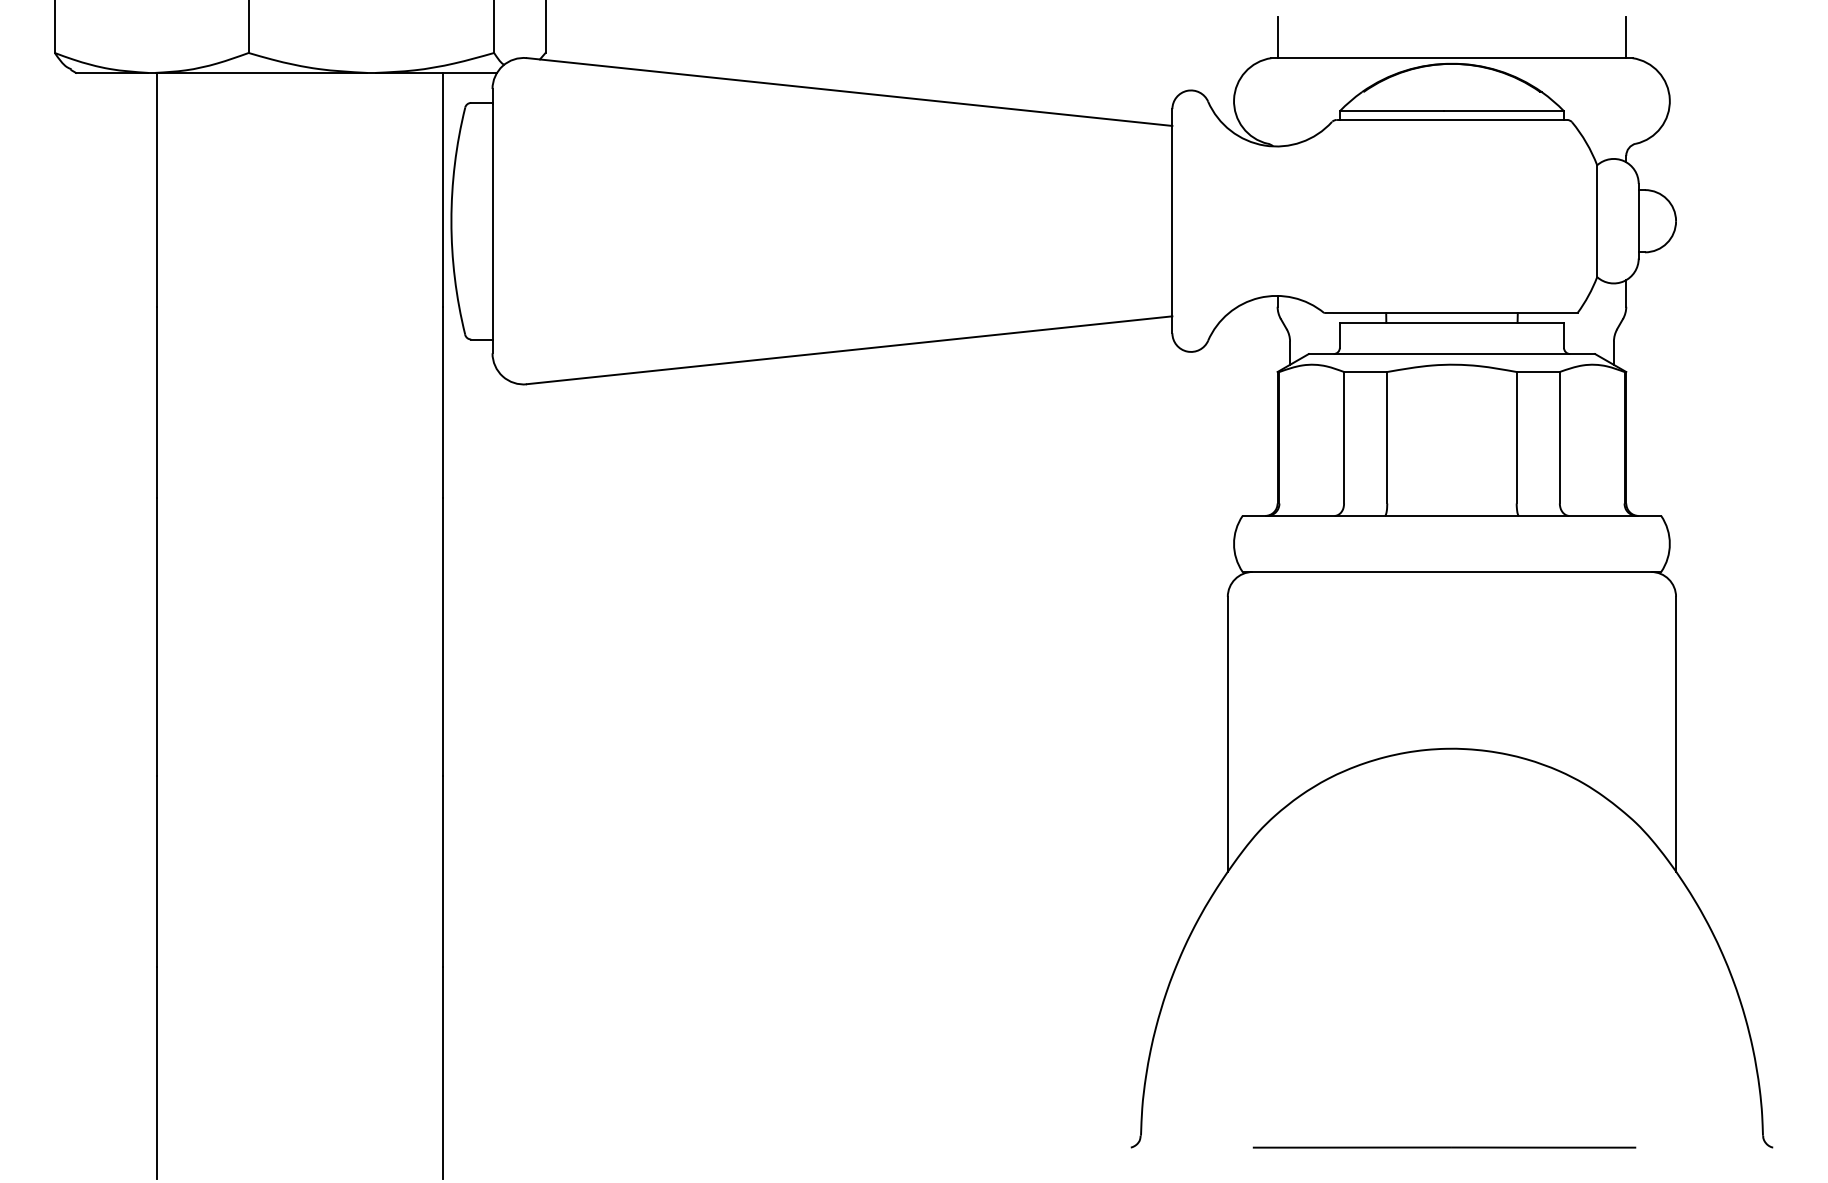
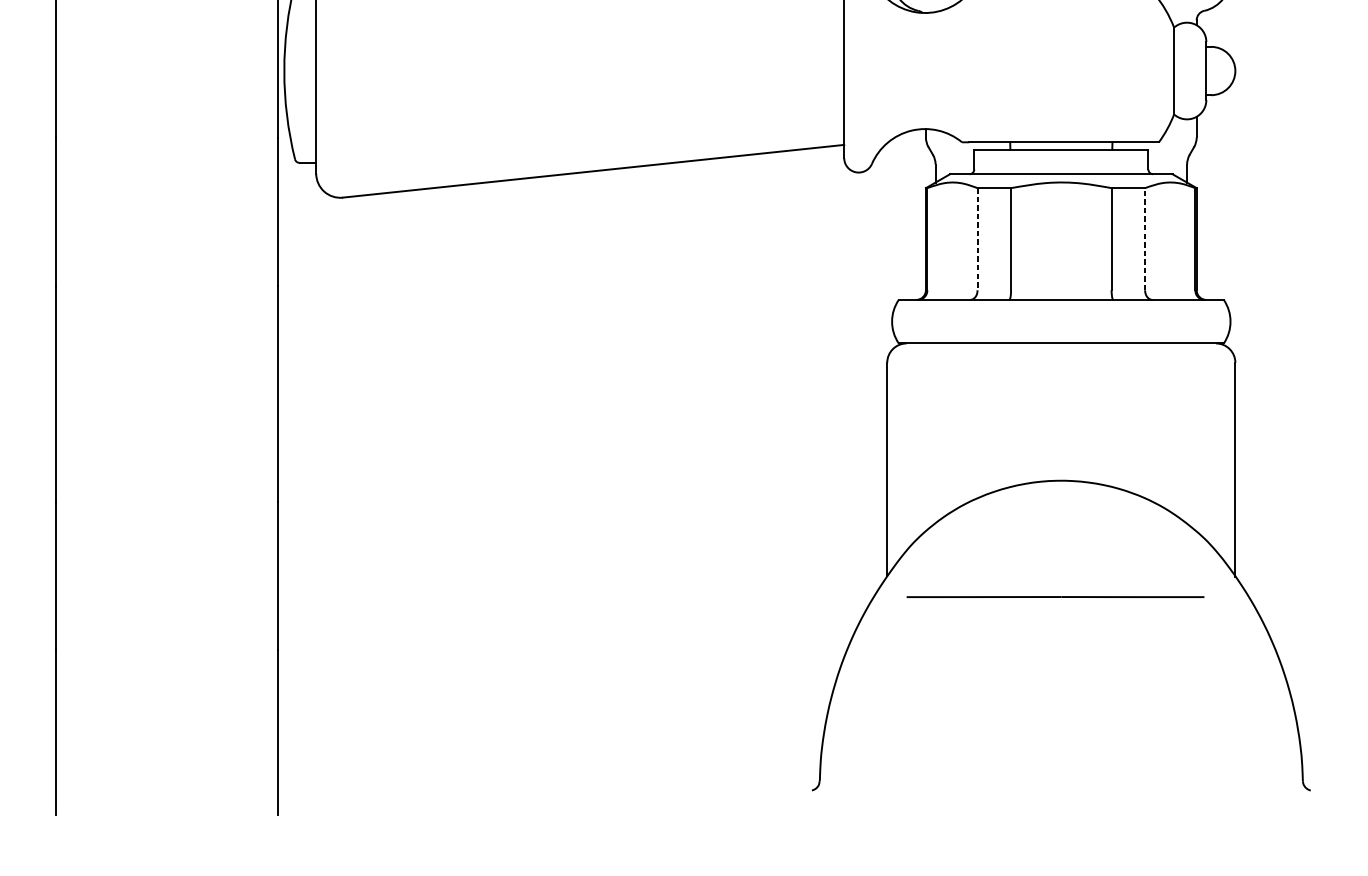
line: (1344, 437) -> (977, 239), solid -> dashed
line: (1559, 437) -> (1144, 239), solid -> dashed
line: (1444, 1147) -> (1055, 597), moved

